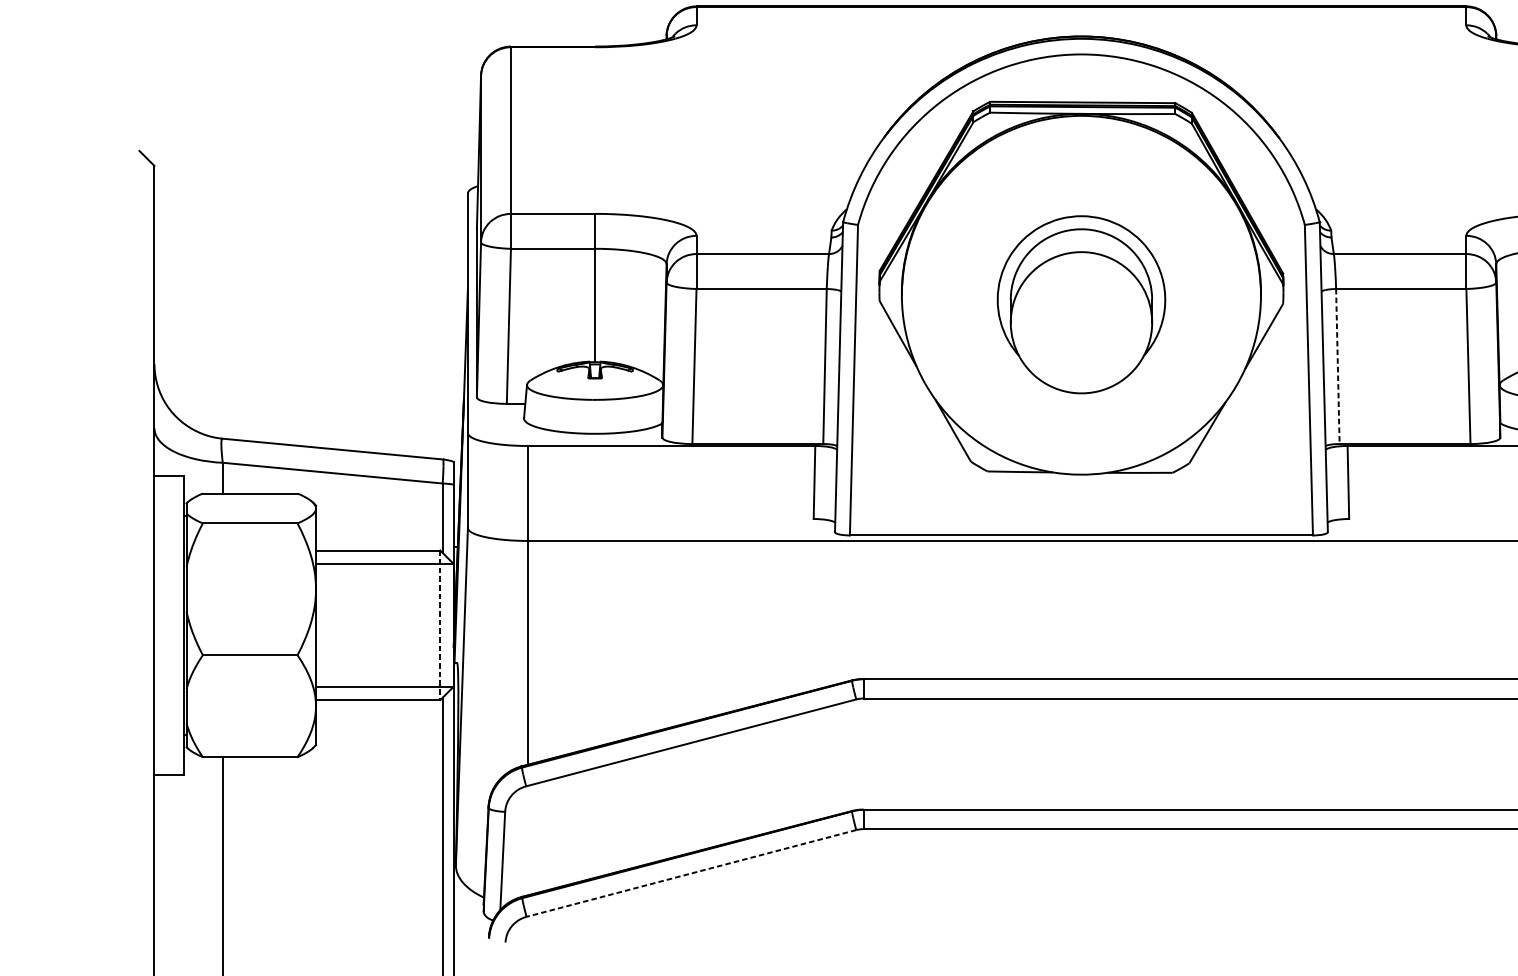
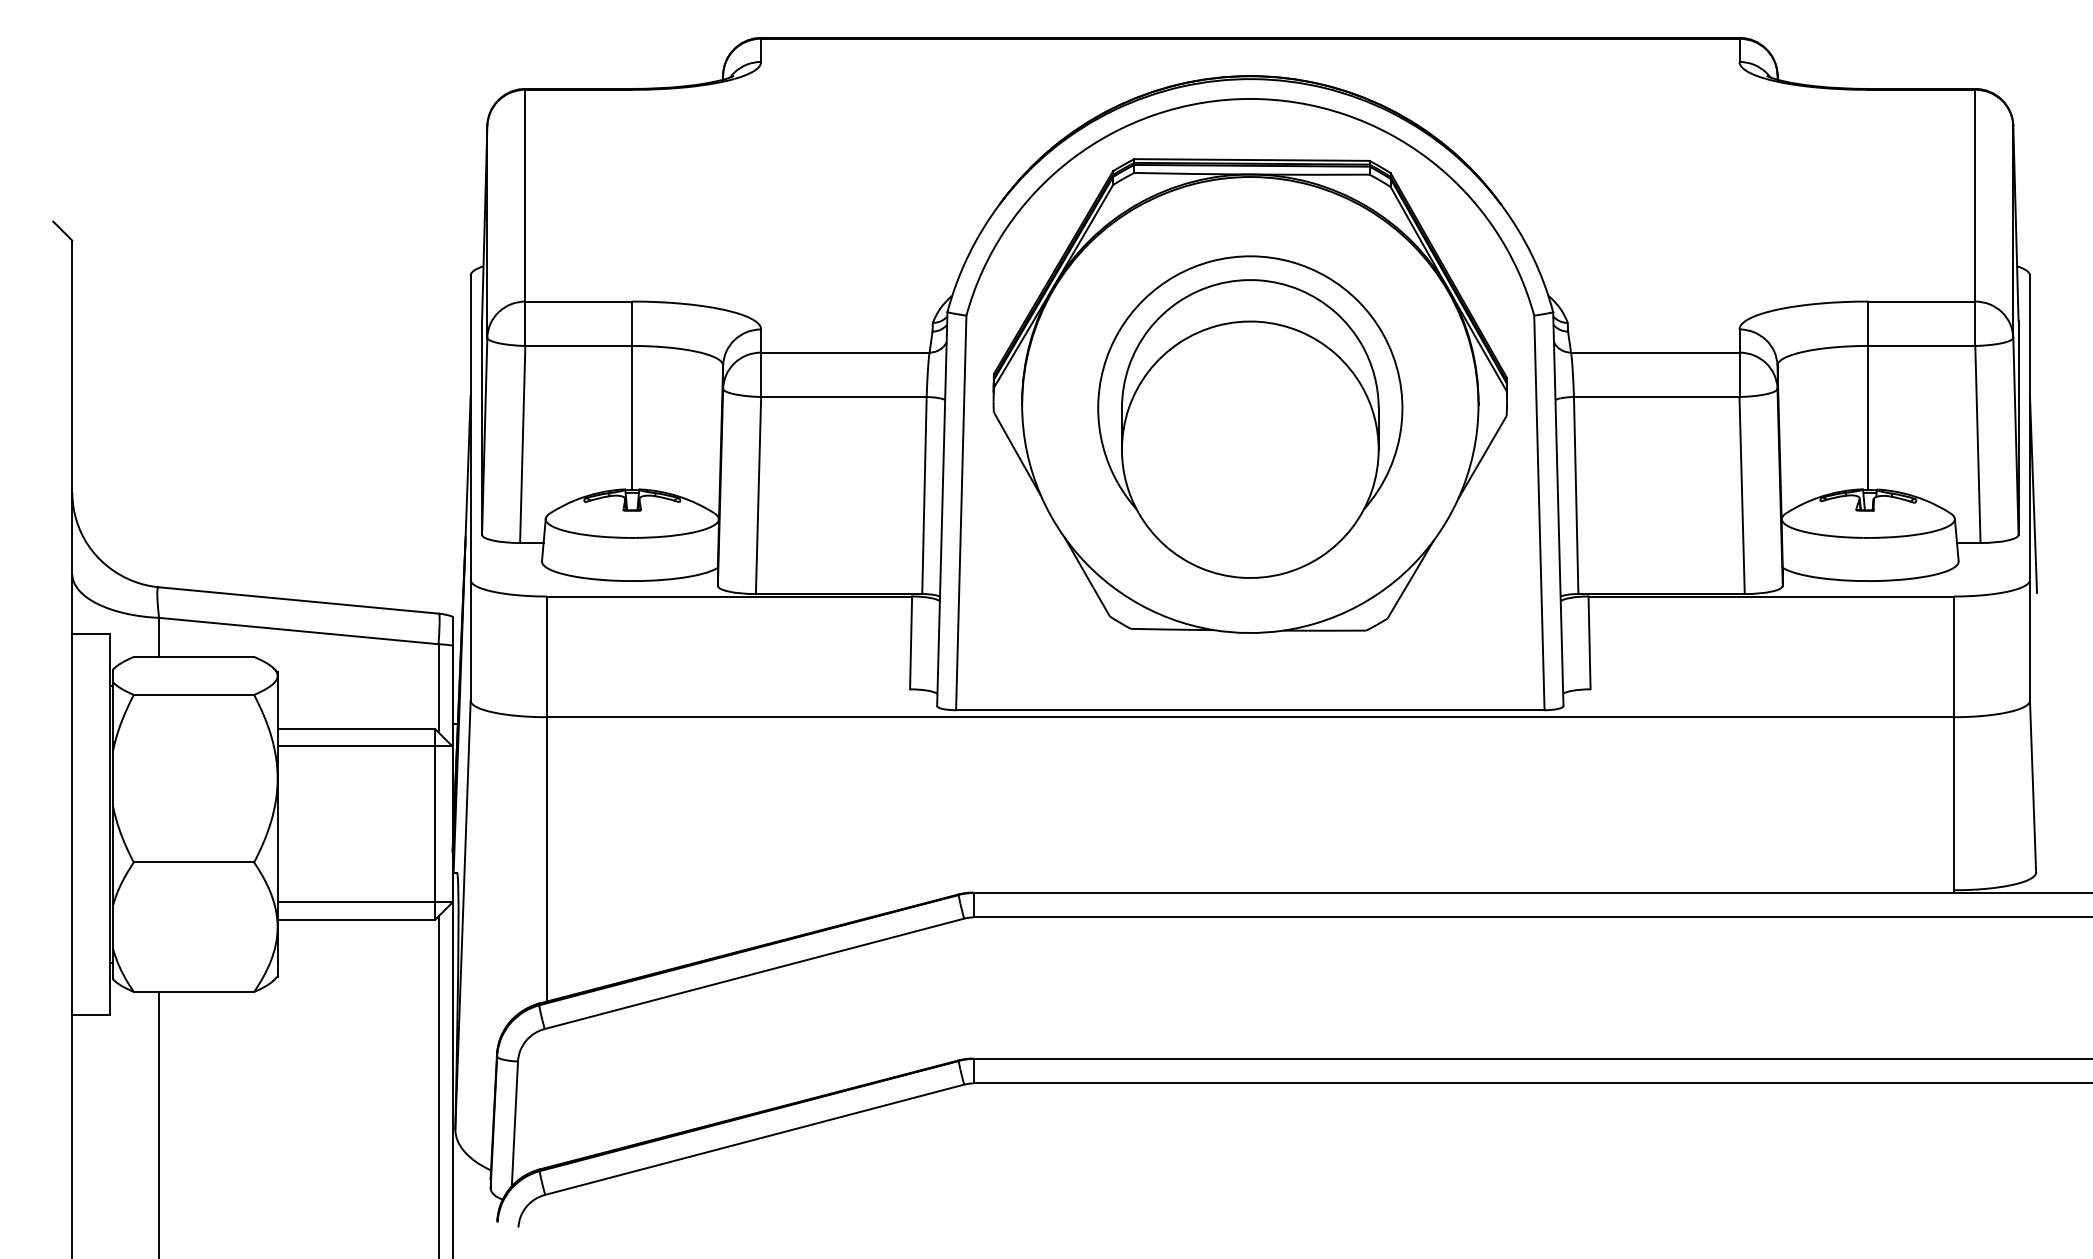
part: (1081, 304) -> (1250, 416), size x1.43
line: (1338, 366) -> (1576, 495), dashed -> solid
line: (440, 625) -> (435, 824), dashed -> solid
line: (691, 873) -> (754, 1139), dashed -> solid

